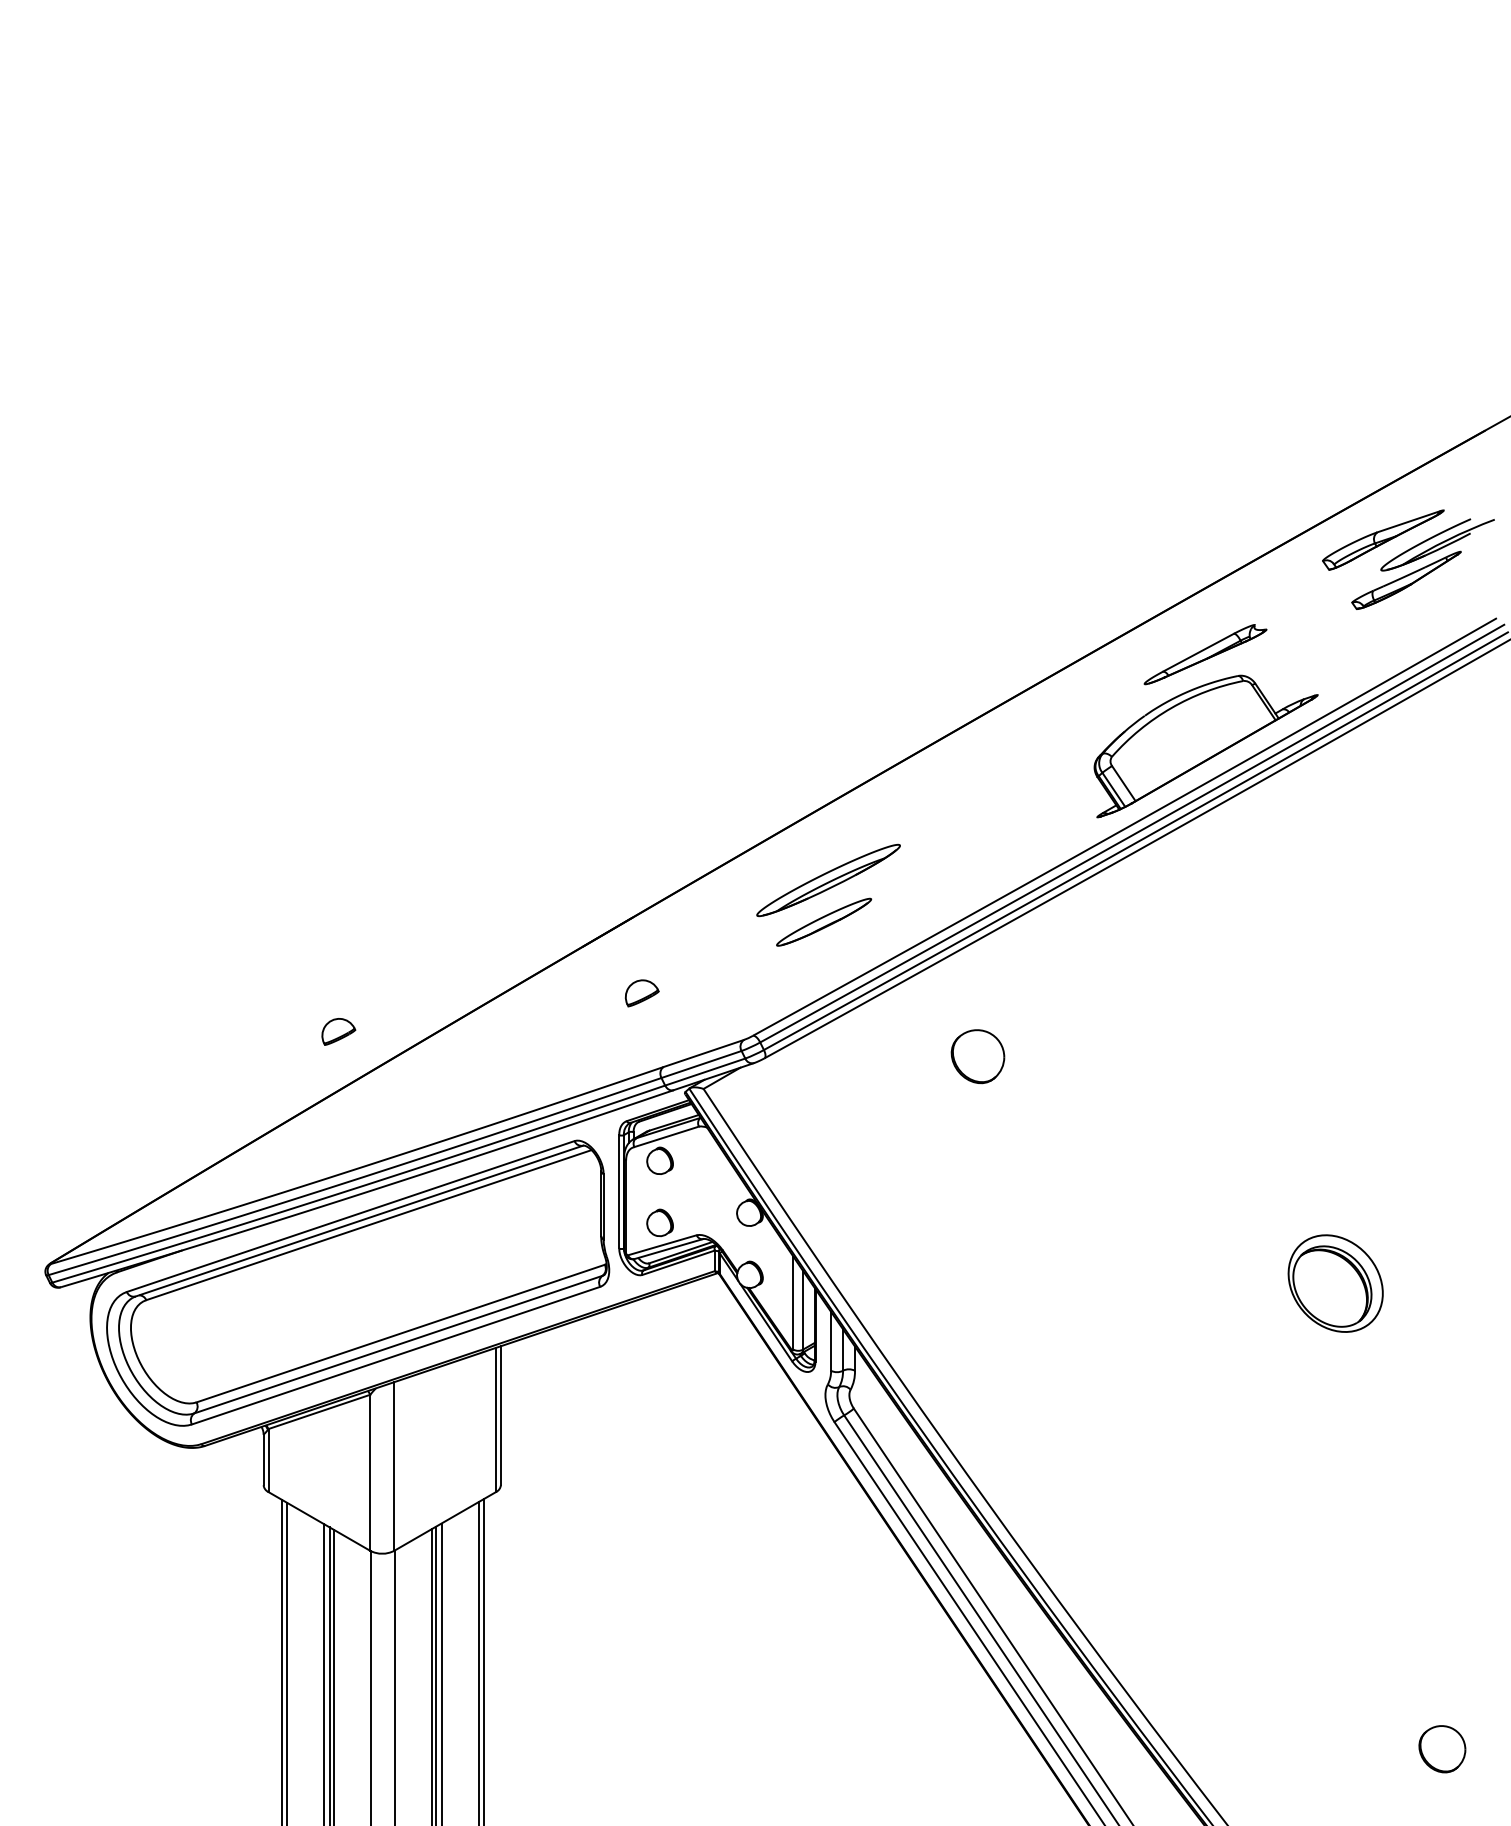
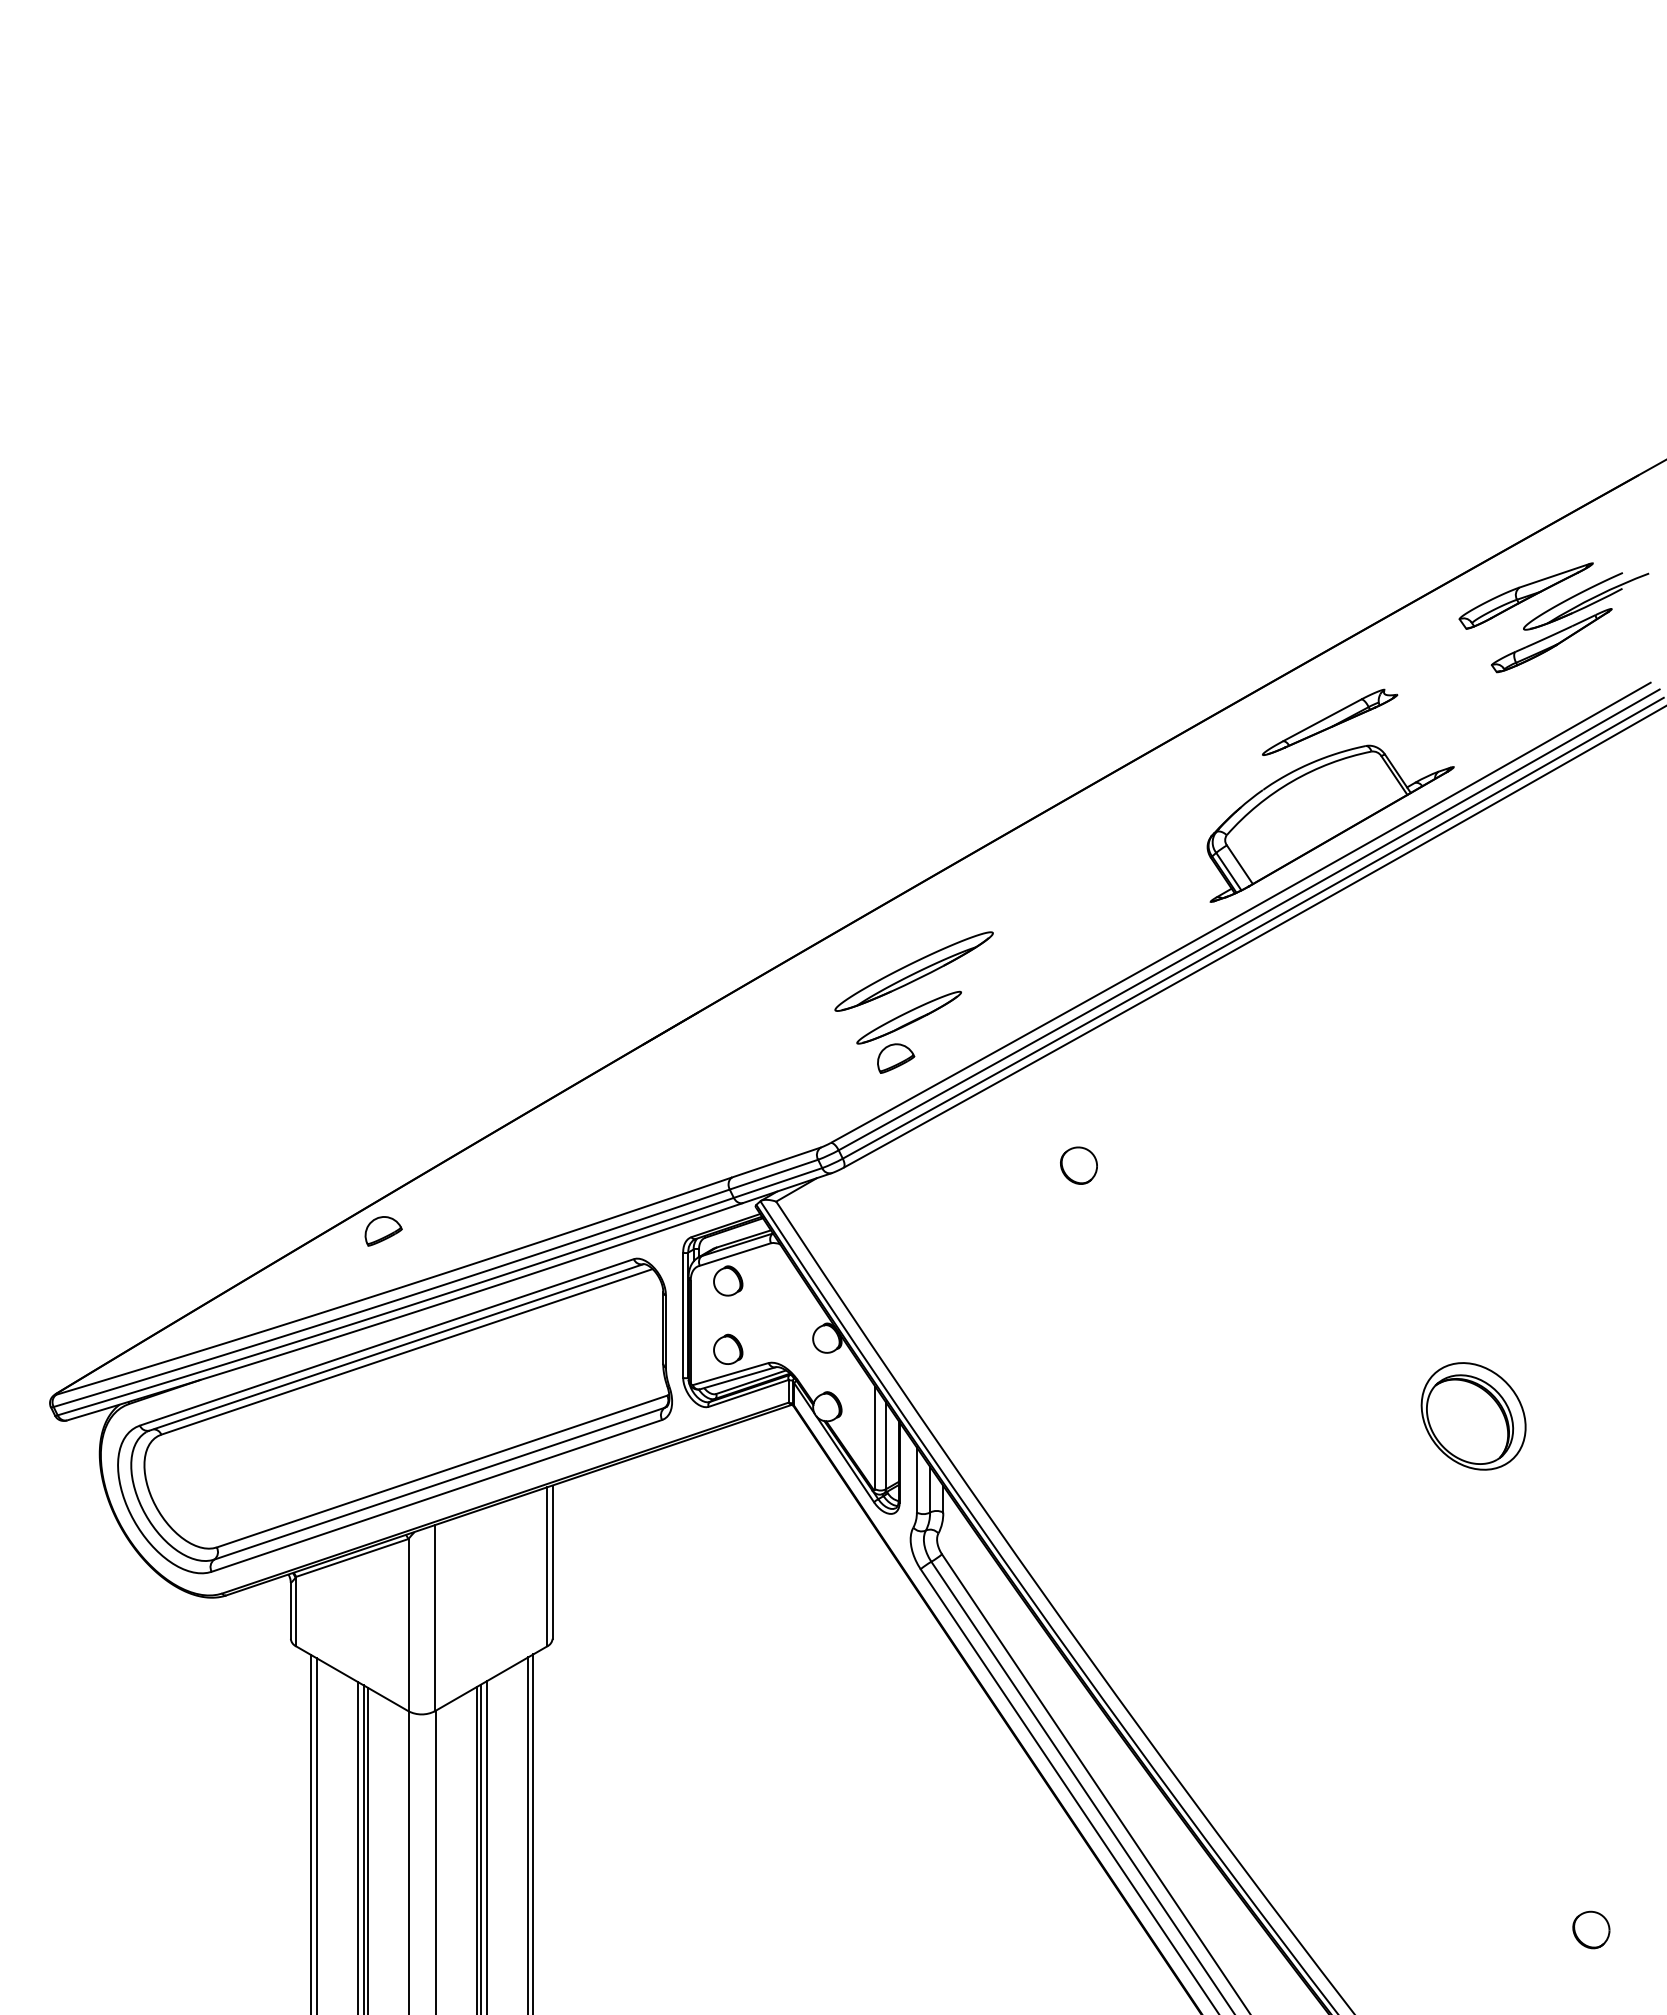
part: (641, 993) -> (895, 1058), moved
part: (338, 1031) -> (383, 1230), moved
part: (977, 1055) -> (1078, 1164), size x0.62
part: (1442, 1748) -> (1591, 1929), size x0.71

